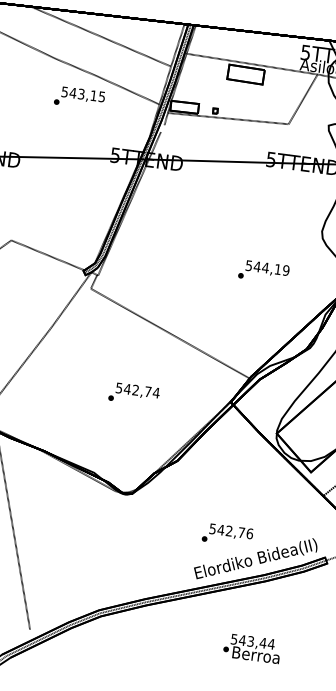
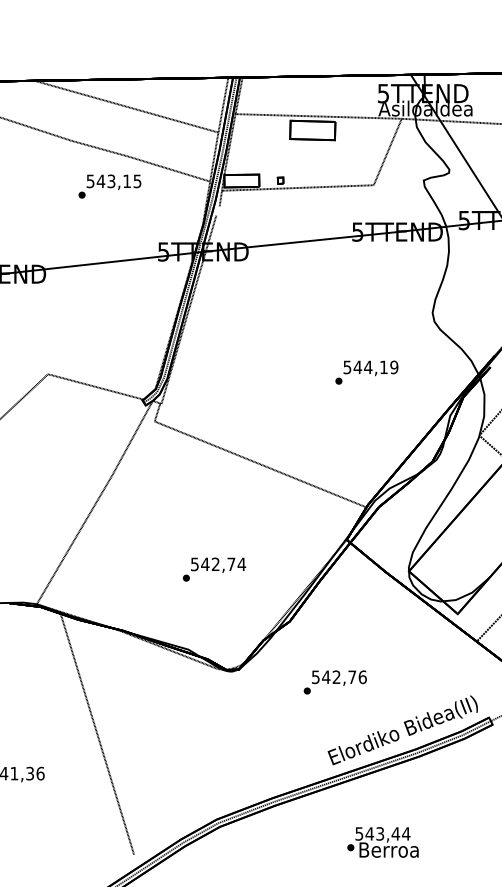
text: (134, 394) -> (214, 569), moved
text: (227, 535) -> (334, 682), moved
text: (251, 648) -> (382, 842), moved

